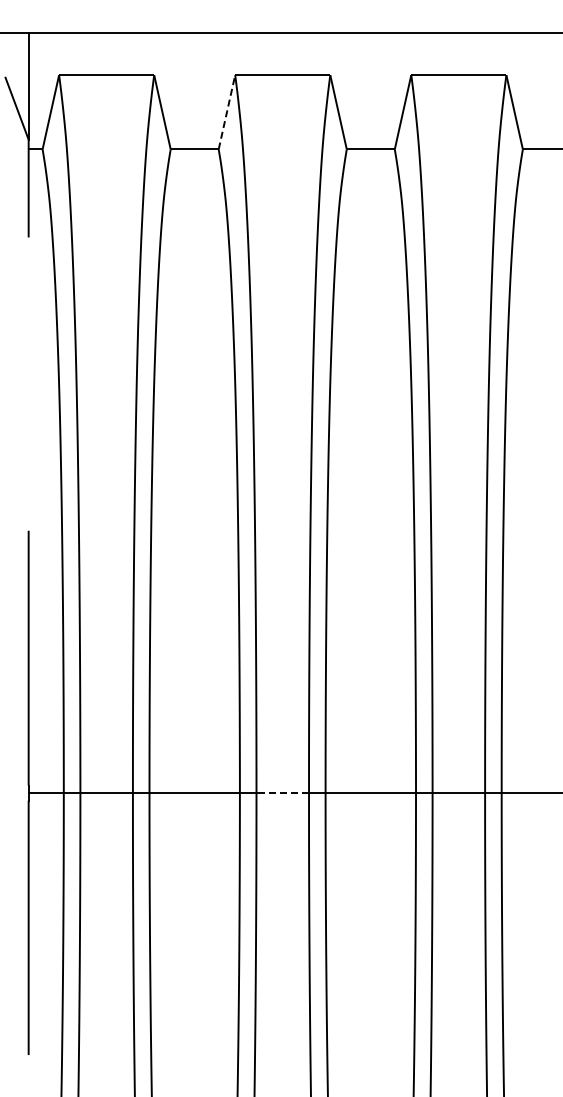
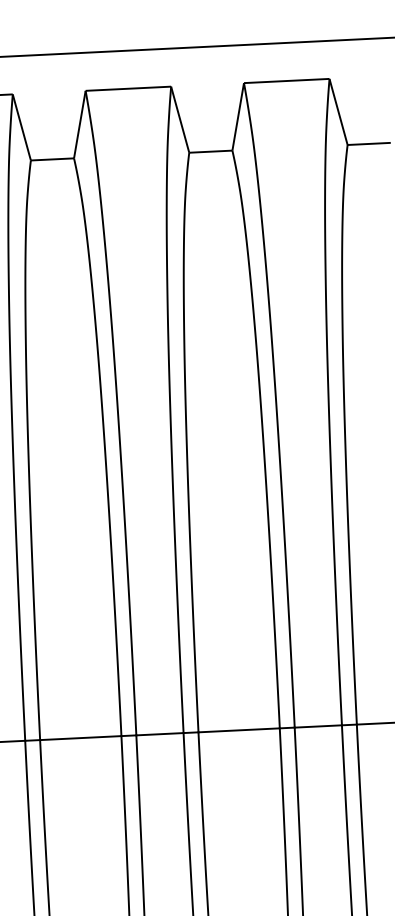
line: (226, 112) -> (79, 124), dashed -> solid
line: (282, 792) -> (159, 733), dashed -> solid

